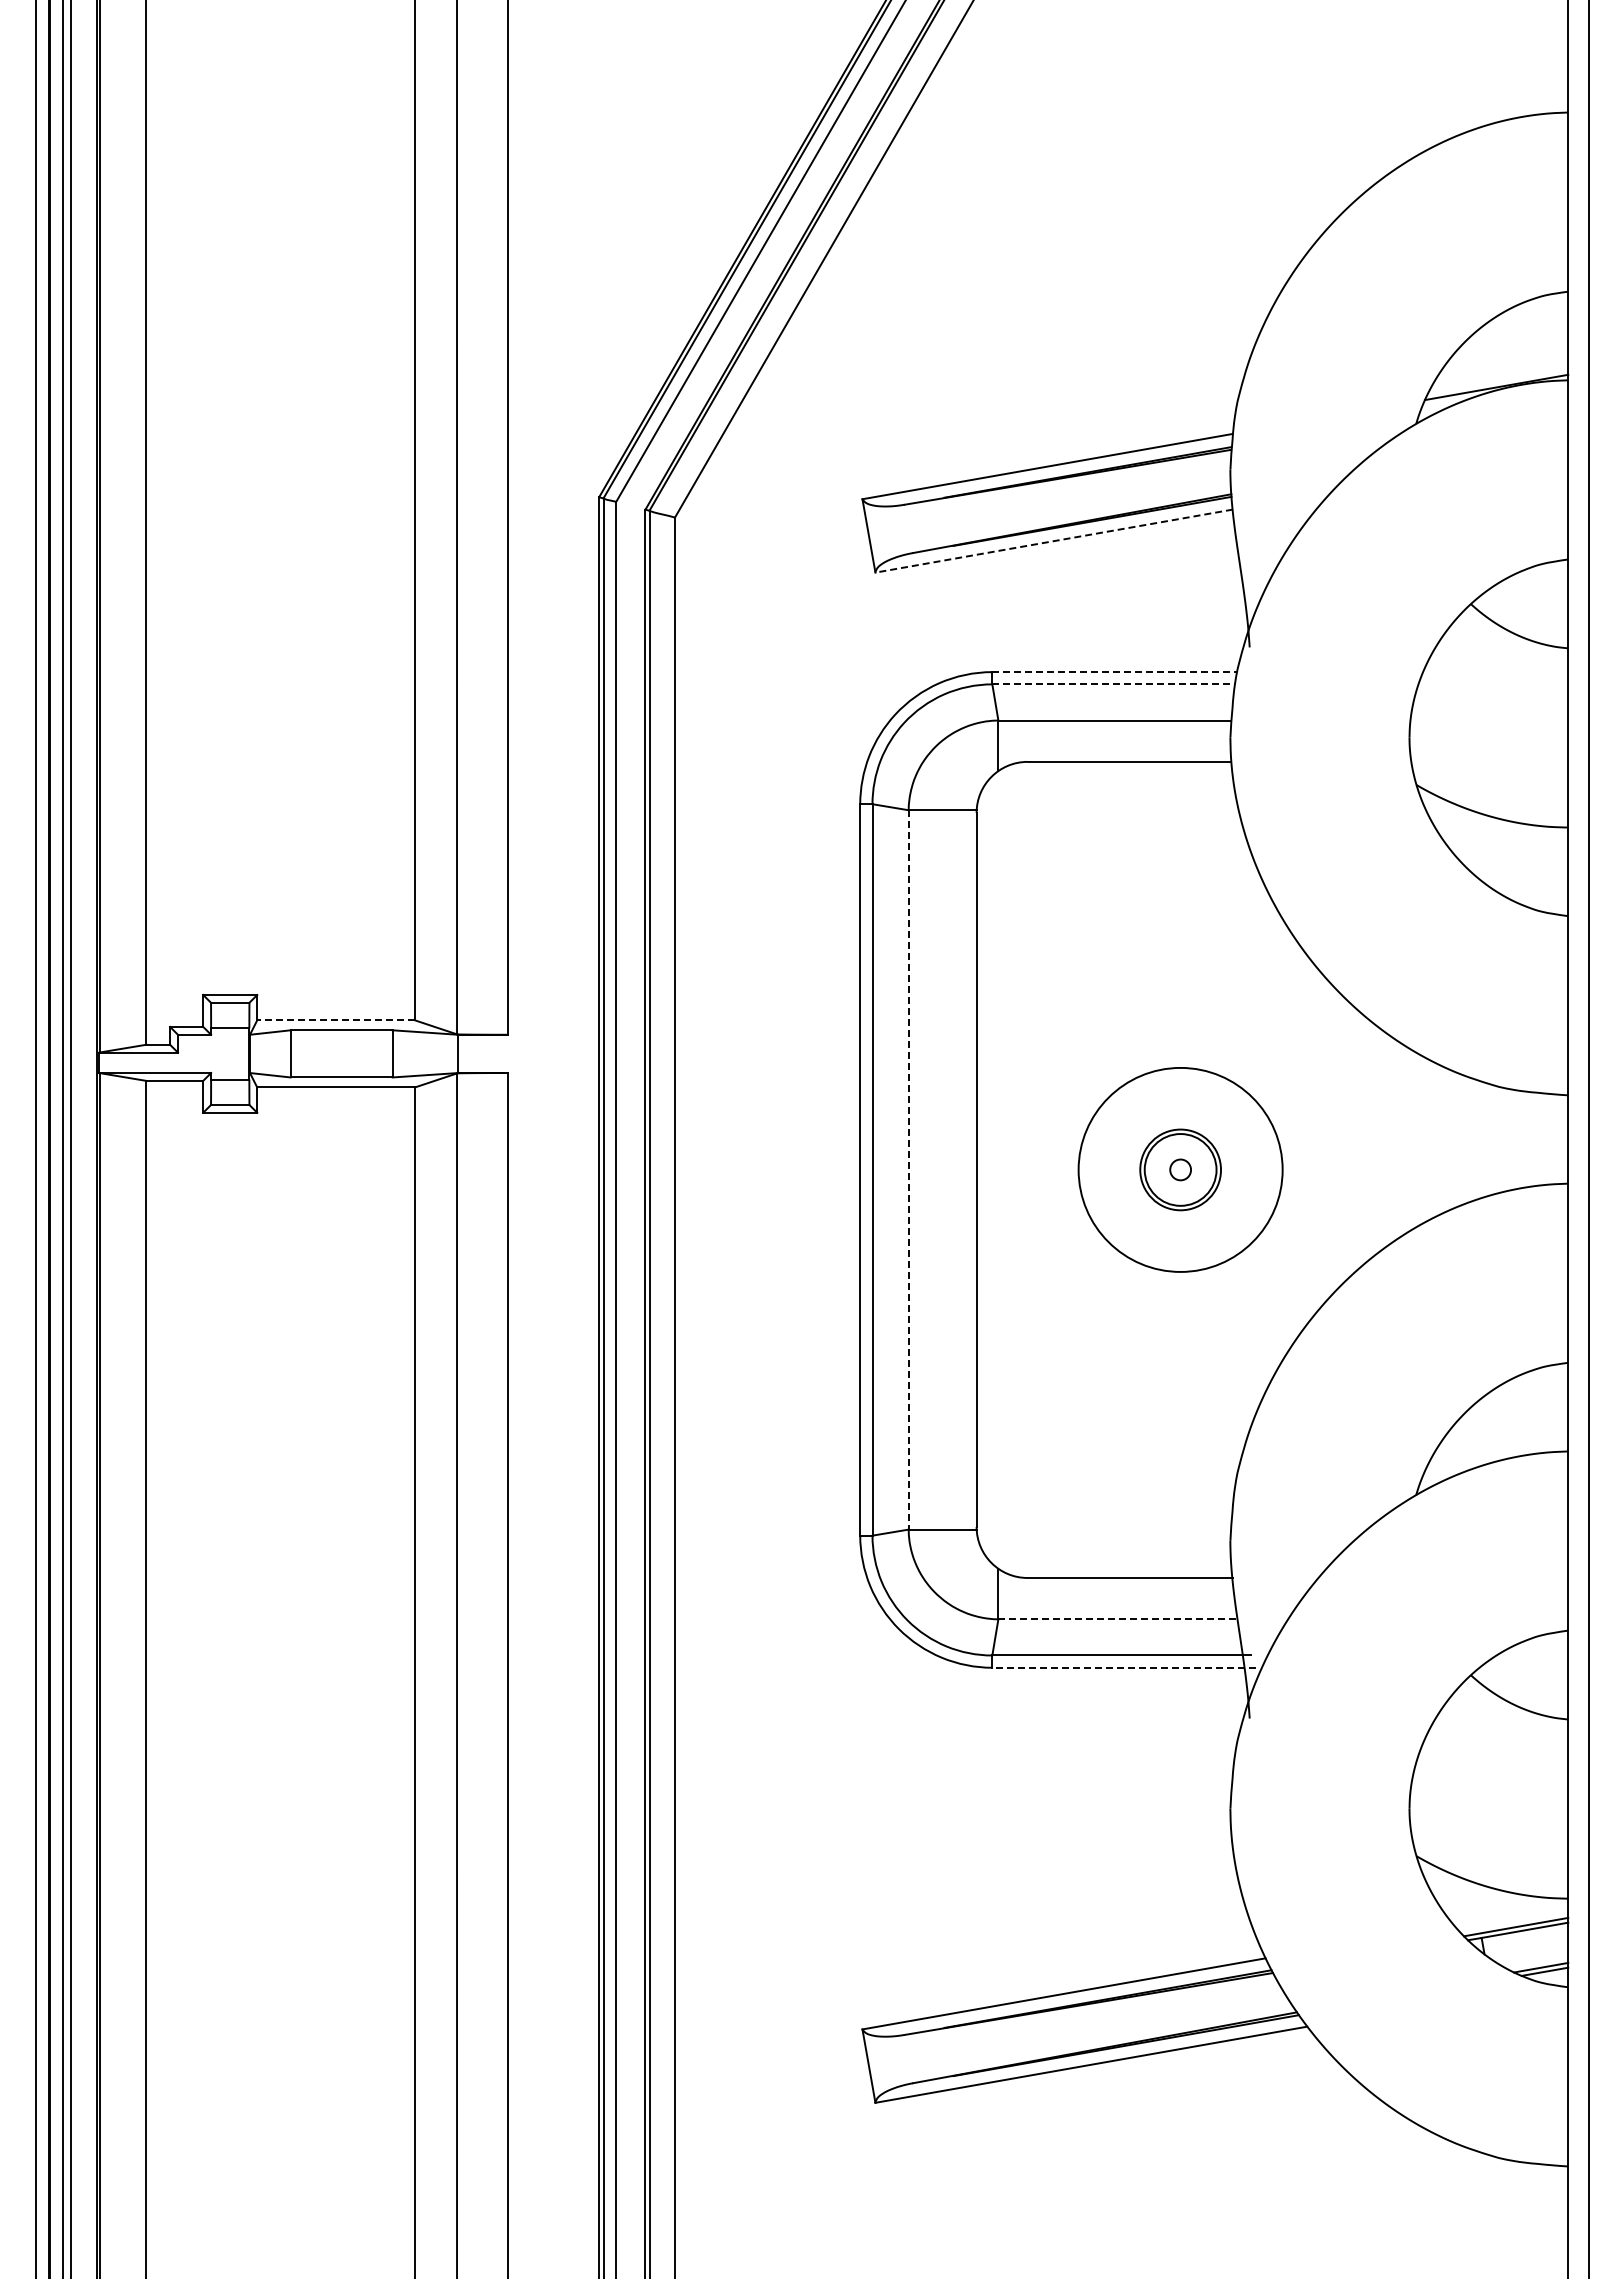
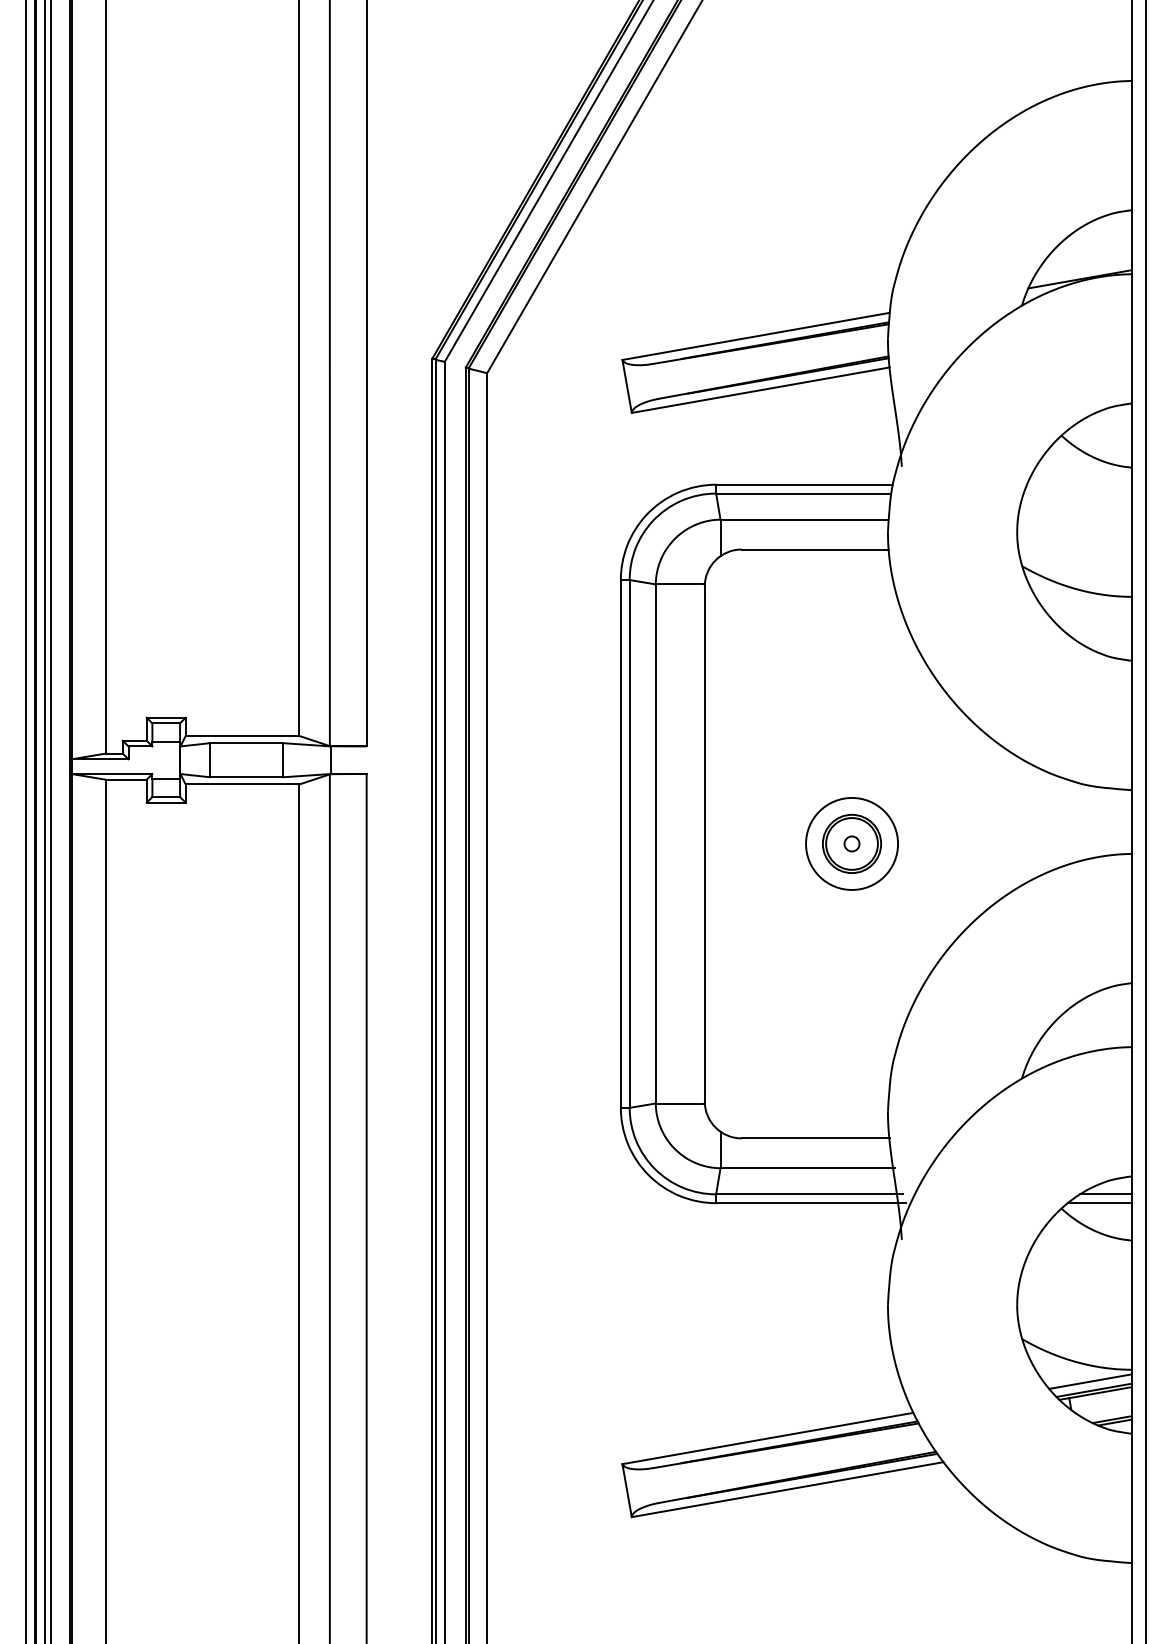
line: (1053, 541) -> (760, 390), dashed -> solid
line: (1115, 672) -> (805, 485), dashed -> solid
line: (1114, 684) -> (804, 493), dashed -> solid
line: (336, 1020) -> (242, 736), dashed -> solid
line: (908, 1169) -> (655, 843), dashed -> solid
circle: (1180, 1169) -> (851, 843), size x0.62
line: (1119, 1619) -> (807, 1168), dashed -> solid
line: (1532, 1655) -> (1105, 1194), added
line: (1123, 1667) -> (810, 1203), dashed -> solid
line: (1523, 1667) -> (1099, 1203), added
line: (1510, 1914) -> (1090, 1381), added

